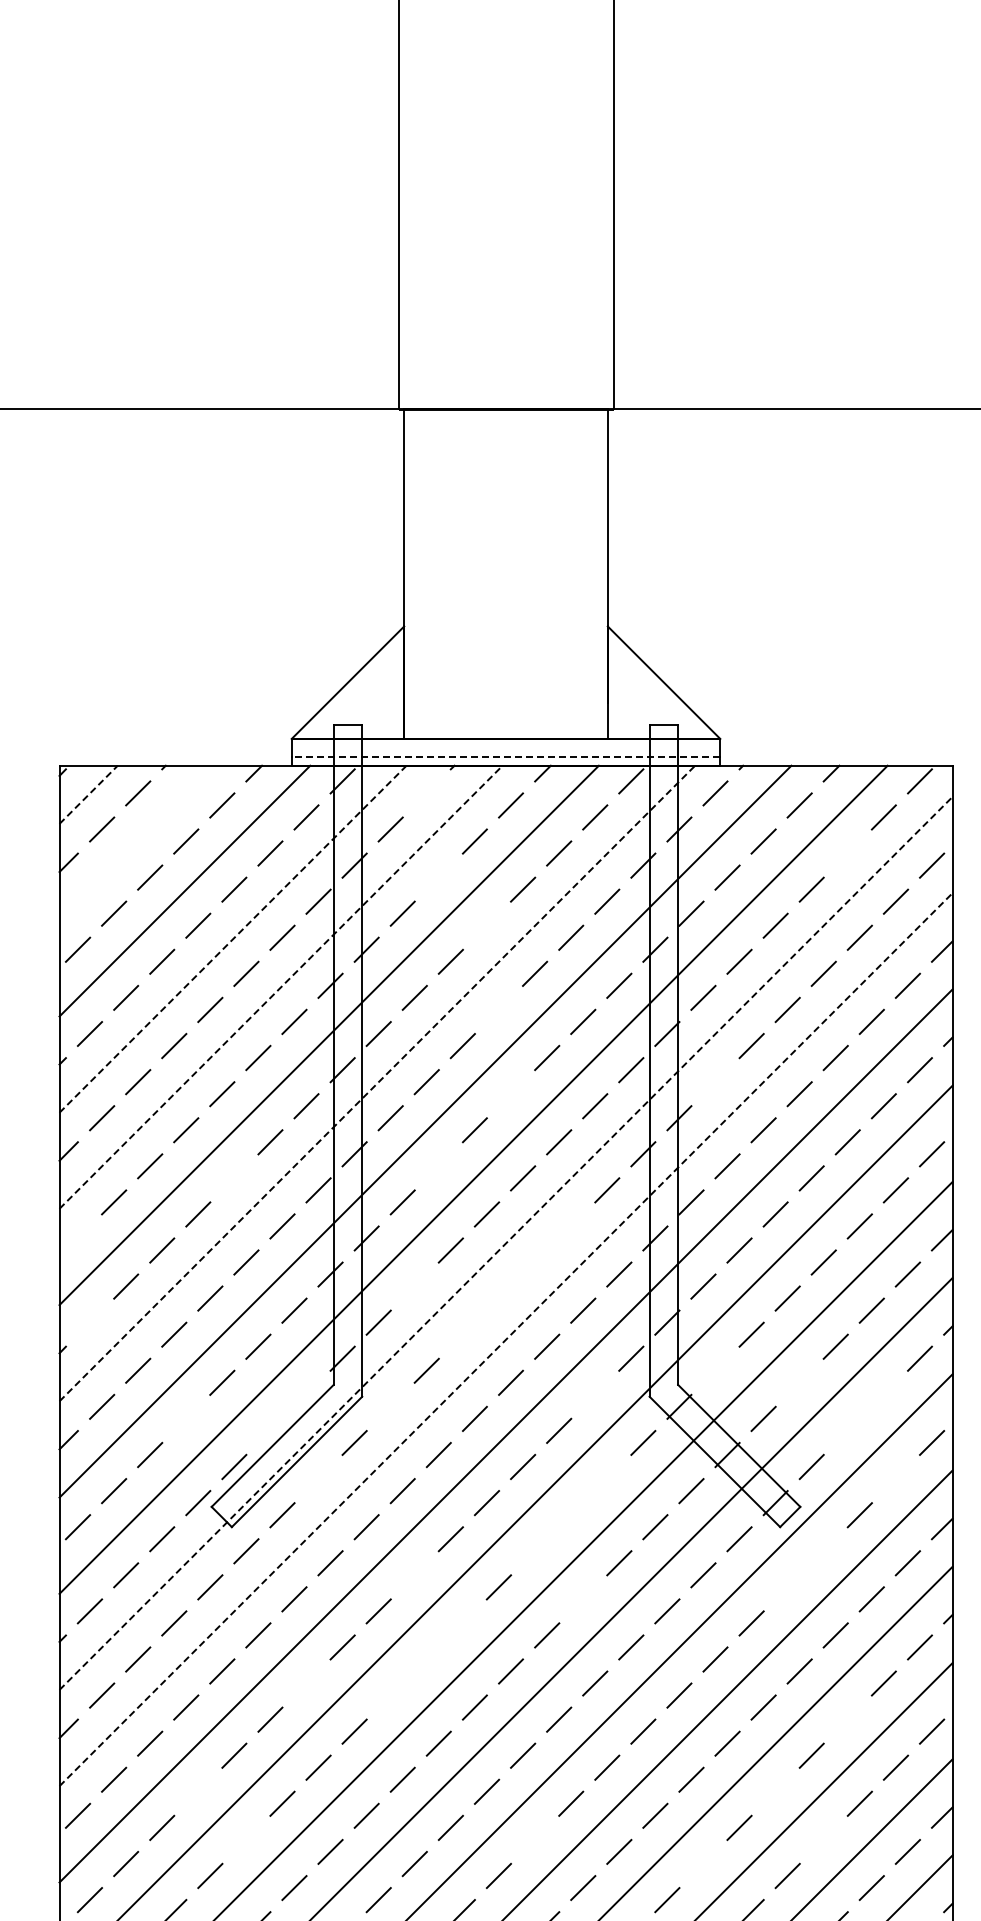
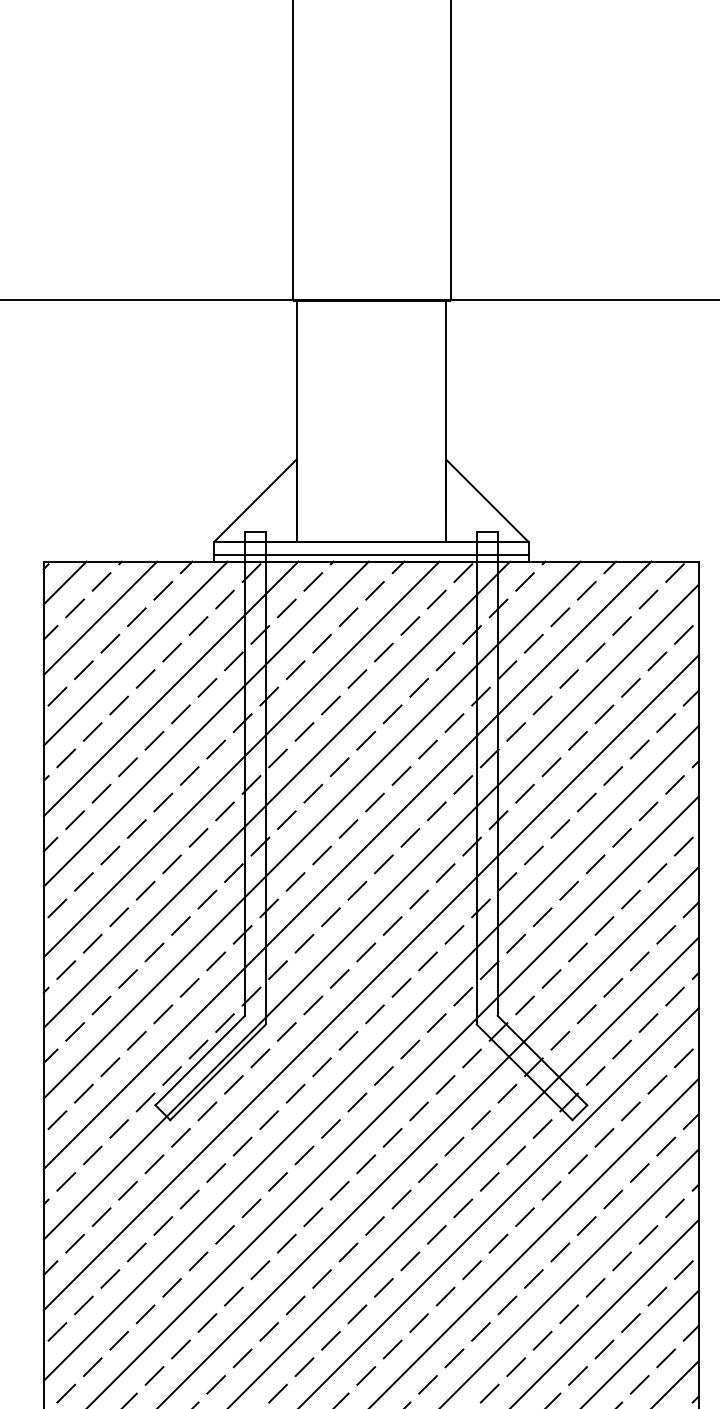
line: (505, 756) -> (371, 554), dashed -> solid
line: (426, 793) -> (313, 582), added
line: (88, 794) -> (65, 582), dashed -> solid
line: (136, 842) -> (100, 617), added
line: (847, 853) -> (621, 626), added
line: (438, 877) -> (321, 643), added
line: (486, 925) -> (357, 678), added
line: (233, 938) -> (171, 688), dashed -> solid
line: (281, 986) -> (206, 723), dashed -> solid
line: (498, 1009) -> (365, 740), added
line: (715, 1082) -> (525, 793), added
line: (377, 1083) -> (277, 794), dashed -> solid
line: (510, 1094) -> (374, 802), added
line: (438, 1166) -> (321, 855), added
line: (234, 1178) -> (172, 864), added
line: (571, 1226) -> (419, 899), added
line: (77, 1238) -> (57, 908), added
line: (506, 1243) -> (371, 912), dashed -> solid
line: (534, 1262) -> (392, 926), added
line: (414, 1286) -> (304, 943), added
line: (498, 1298) -> (365, 952), added
line: (89, 1322) -> (65, 970), added
line: (462, 1334) -> (339, 978), added
line: (506, 1339) -> (371, 982), dashed -> solid
line: (715, 1370) -> (525, 1005), added
line: (799, 1382) -> (586, 1014), added
line: (306, 1394) -> (225, 1022), added
line: (595, 1394) -> (437, 1022), added
line: (883, 1394) -> (648, 1022), added
line: (390, 1406) -> (286, 1031), added
line: (186, 1418) -> (137, 1040), added
line: (270, 1430) -> (198, 1049), added
line: (847, 1430) -> (621, 1049), added
line: (318, 1479) -> (233, 1085), added
line: (607, 1479) -> (445, 1085), added
line: (895, 1479) -> (657, 1085), added
line: (571, 1515) -> (419, 1111), added
line: (534, 1551) -> (392, 1137), added
line: (823, 1551) -> (604, 1137), added
line: (414, 1575) -> (304, 1155), added
line: (787, 1587) -> (577, 1164), added
line: (583, 1599) -> (428, 1173), added
line: (462, 1623) -> (339, 1190), added
line: (426, 1659) -> (313, 1217), added
line: (306, 1683) -> (225, 1234), added
line: (390, 1695) -> (286, 1243), added
line: (847, 1719) -> (621, 1261), added
line: (198, 1791) -> (145, 1314), added
line: (775, 1791) -> (569, 1314), added
line: (246, 1839) -> (181, 1349), added
line: (535, 1839) -> (393, 1349), added
line: (823, 1839) -> (604, 1349), added
line: (703, 1863) -> (516, 1366), added

